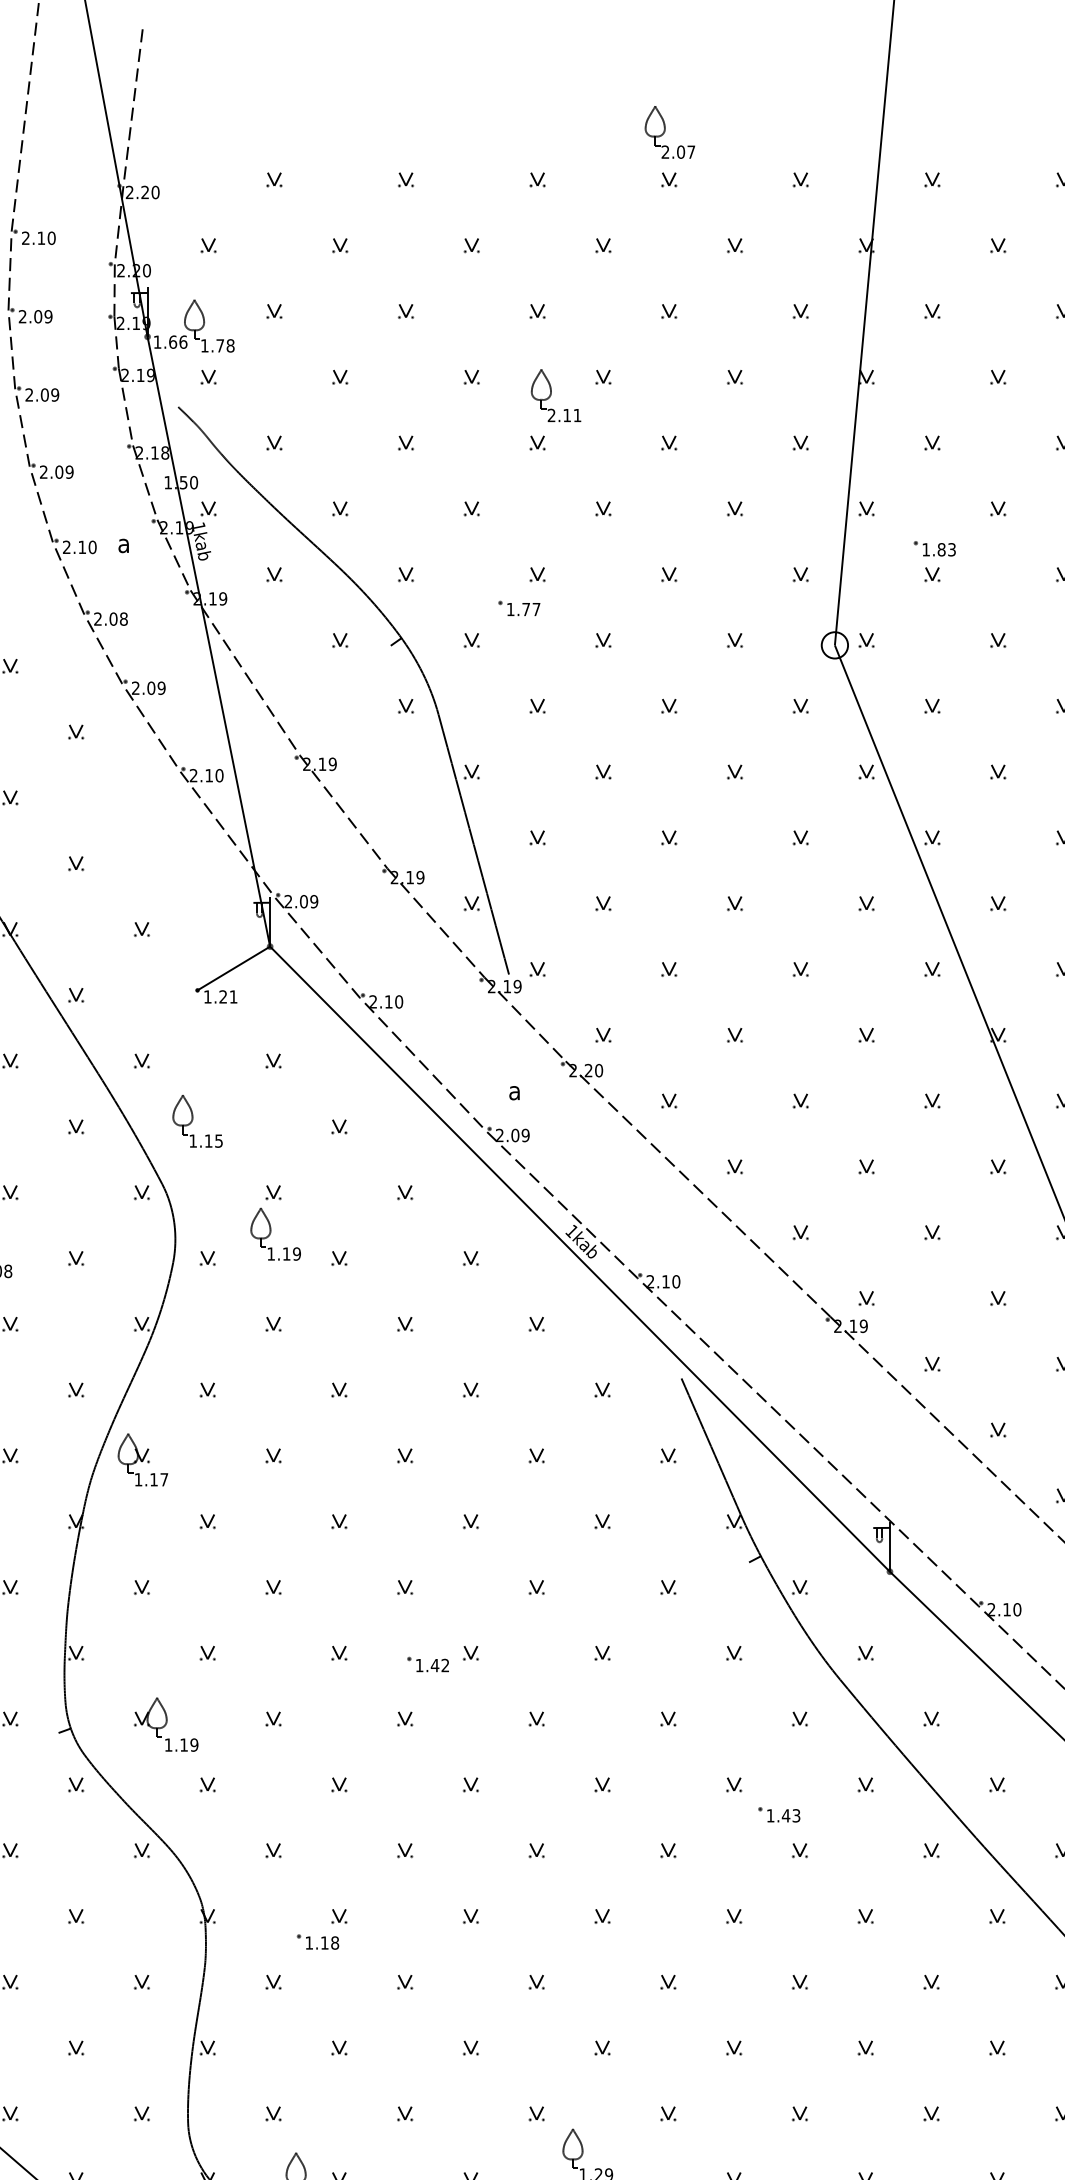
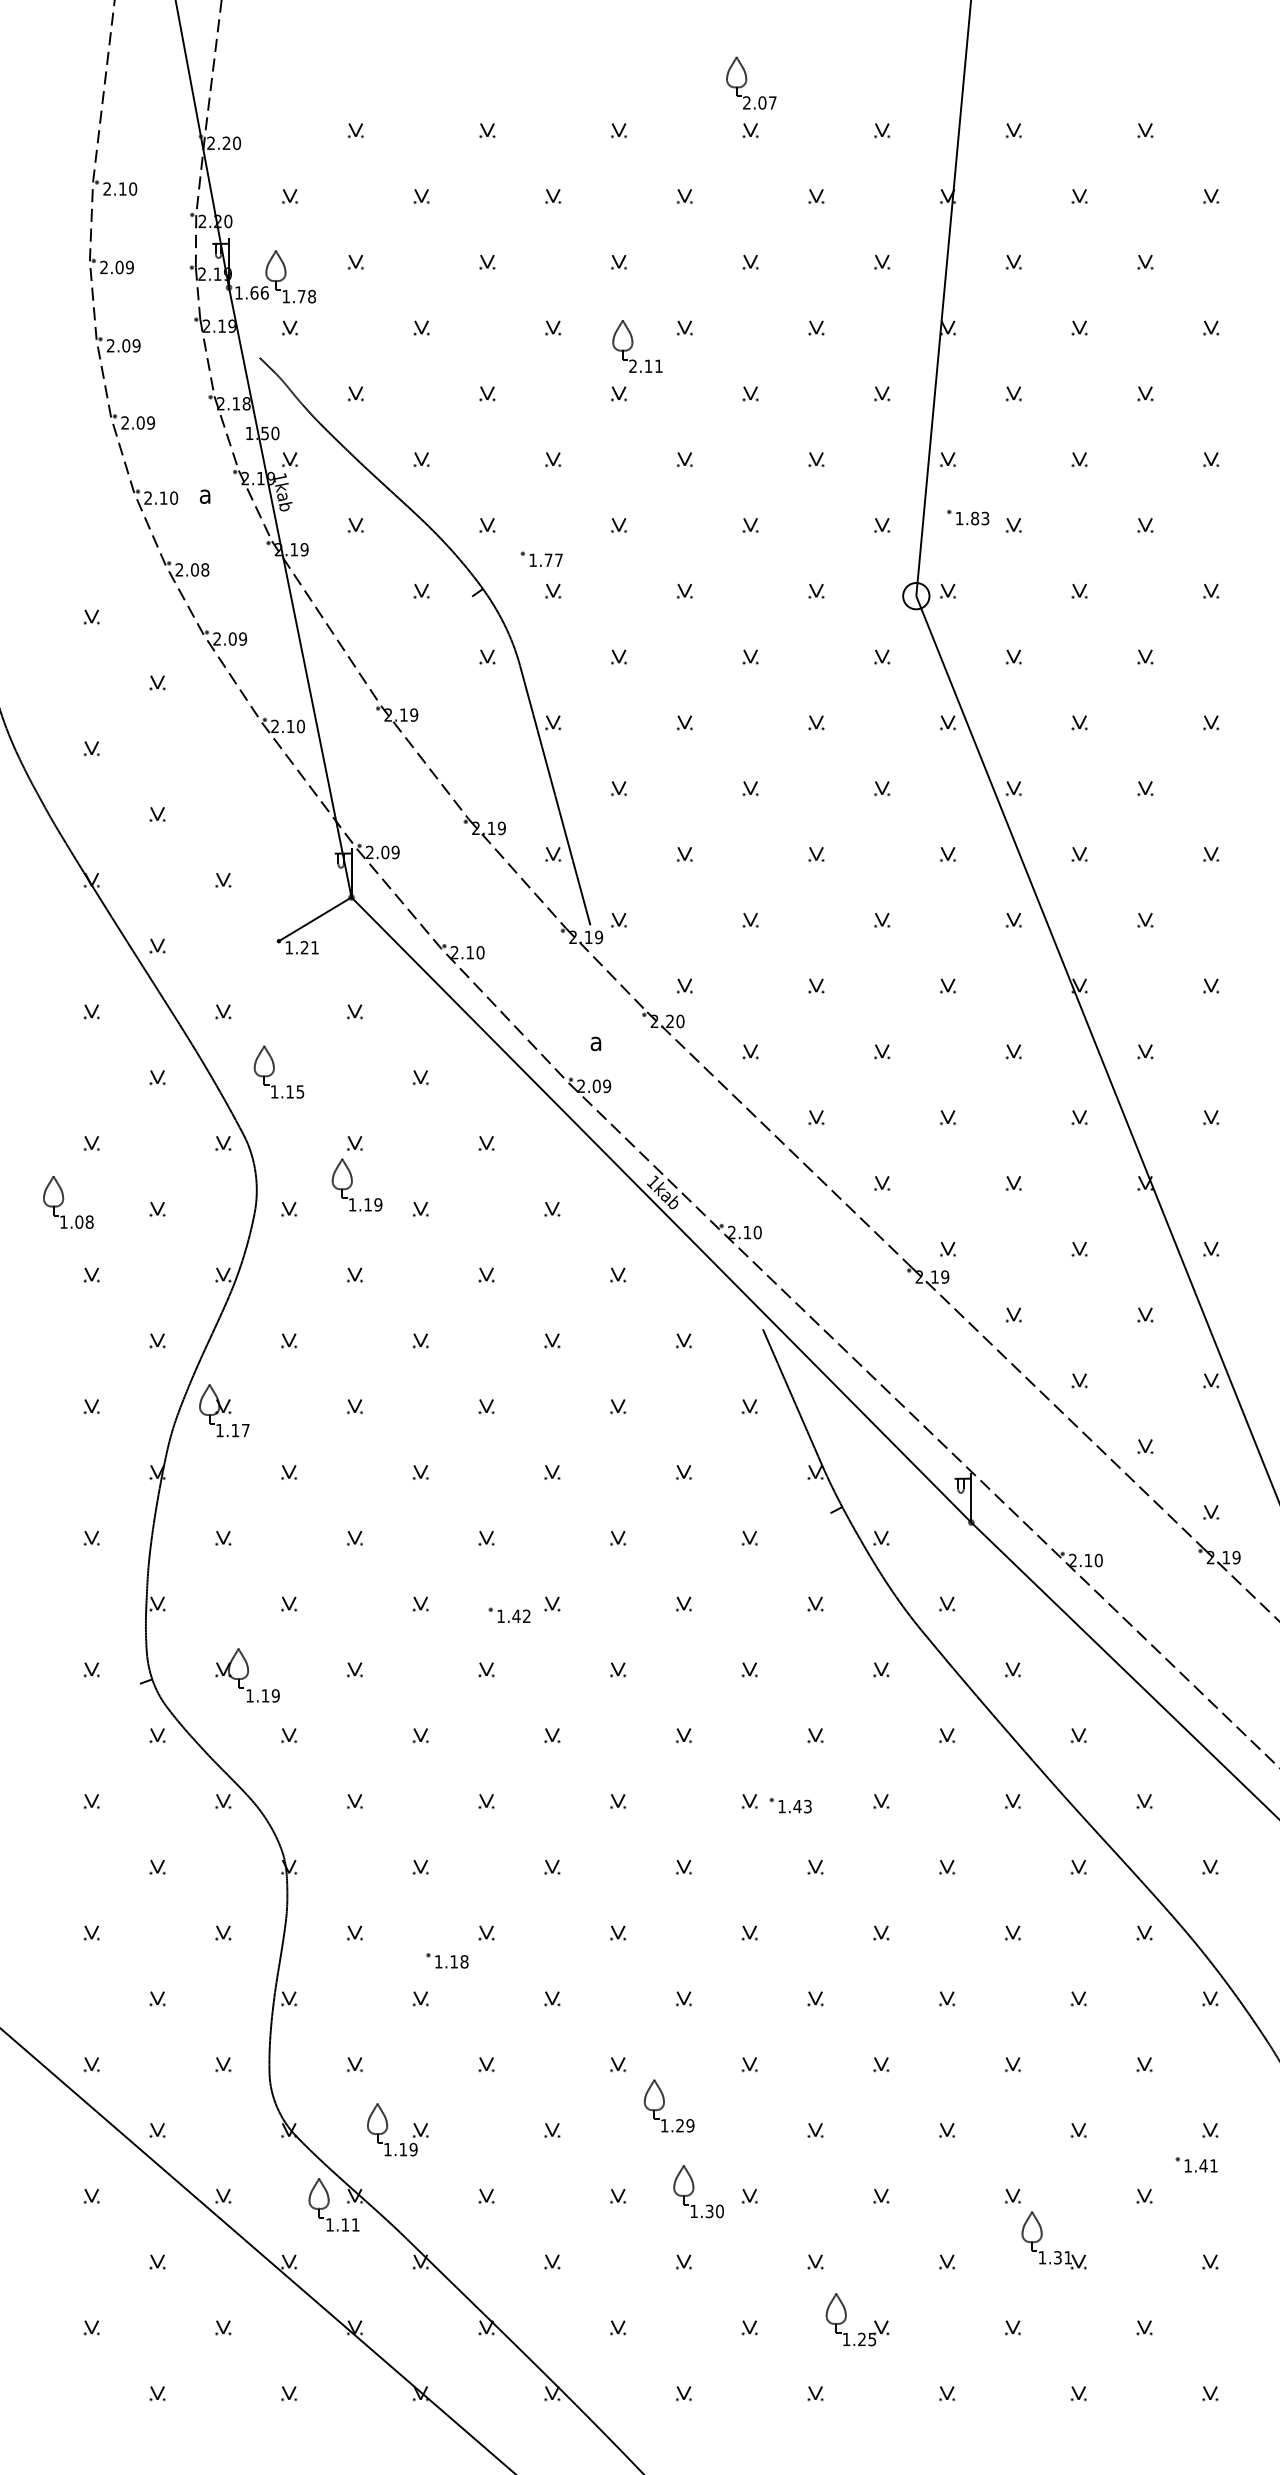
part: (935, 548) -> (968, 517), moved
part: (519, 607) -> (541, 558), moved
part: (779, 1814) -> (790, 1805), moved
part: (318, 1941) -> (447, 1960), moved

